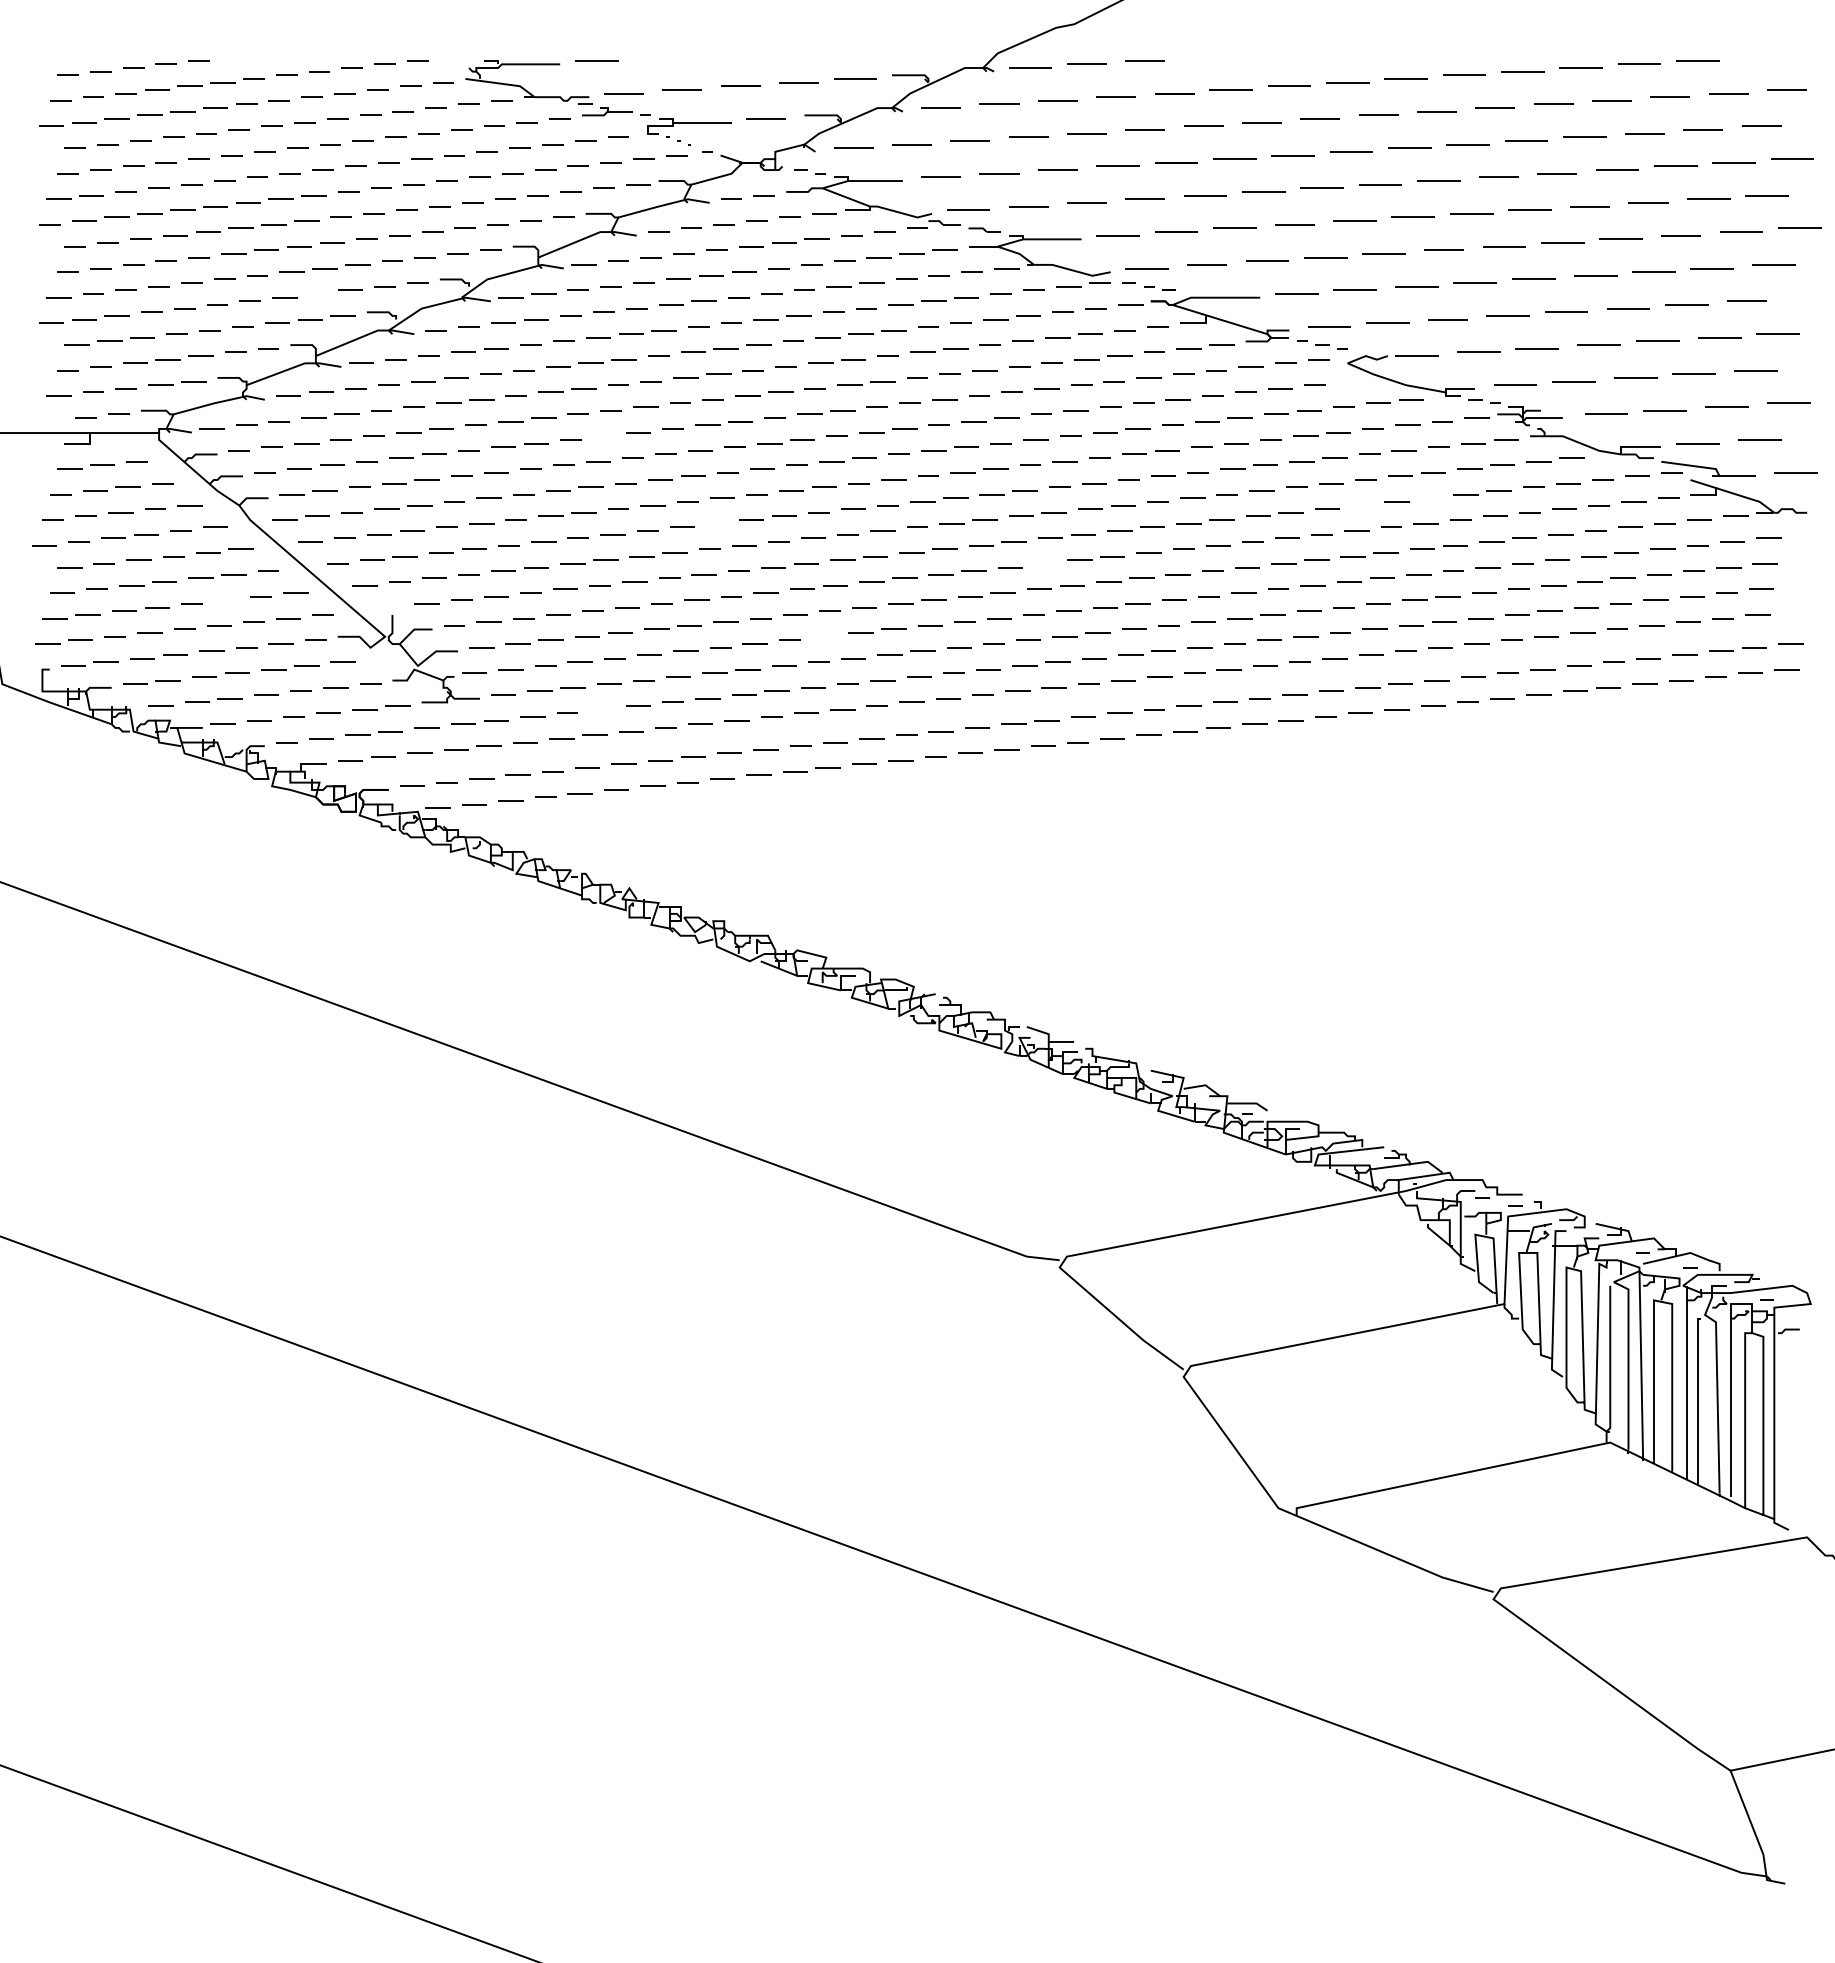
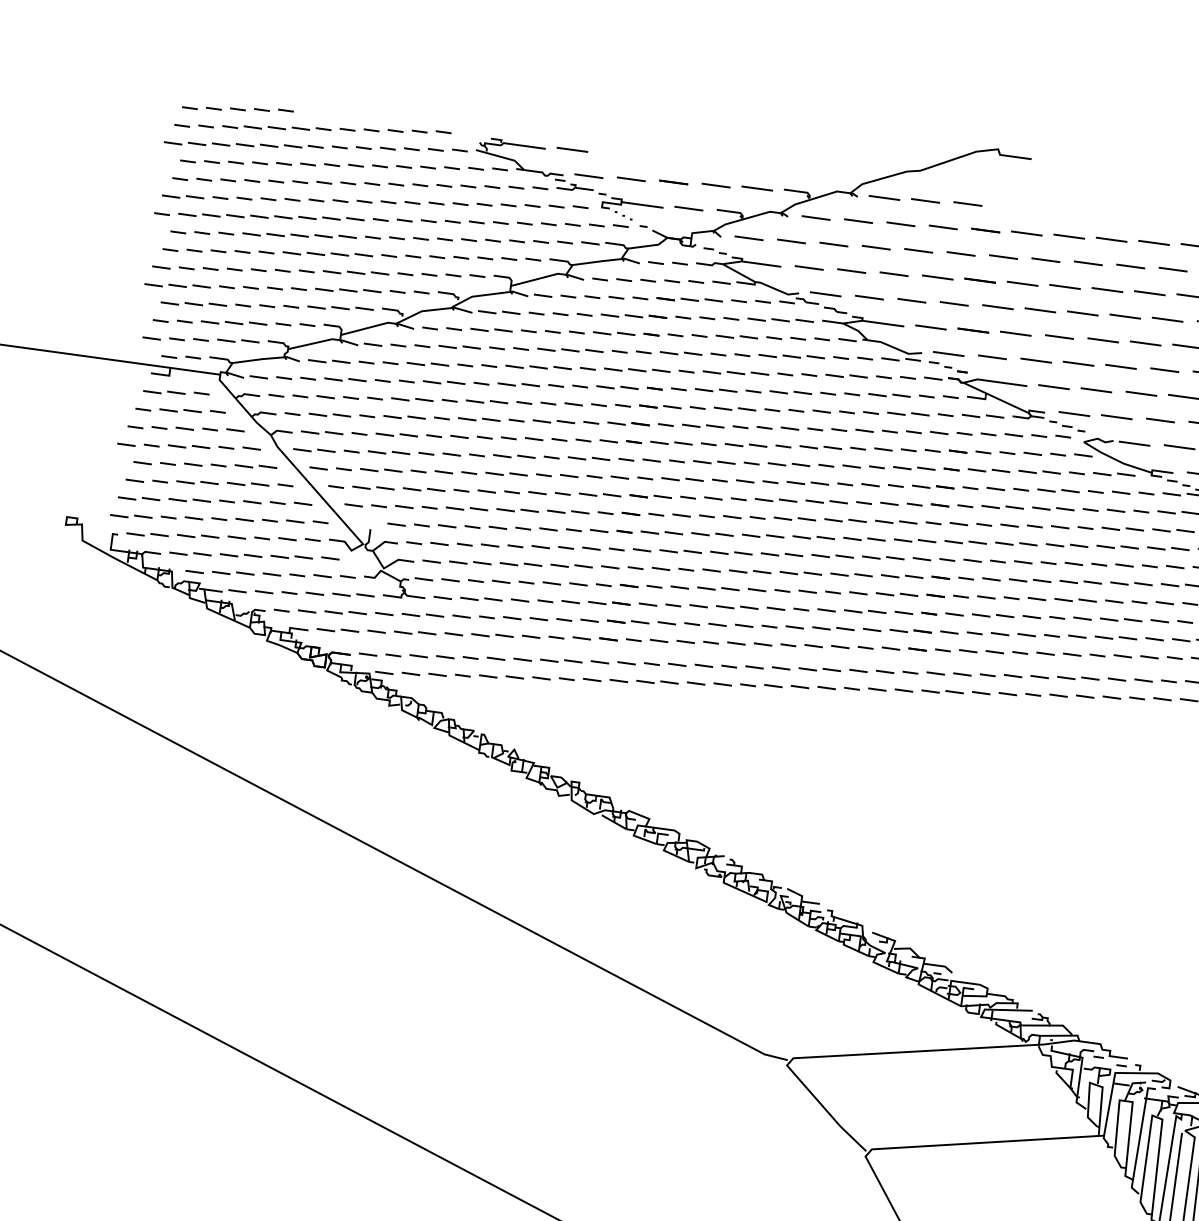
line: (317, 293) -> (348, 290), added
line: (1349, 381) -> (1083, 455), added
line: (605, 435) -> (541, 420), added
line: (1429, 497) -> (1129, 546), added
line: (1360, 505) -> (1079, 545), added
line: (714, 523) -> (611, 495), added
line: (1043, 563) -> (844, 556), added
line: (226, 599) -> (252, 501), added
line: (824, 636) -> (679, 587), added
line: (601, 709) -> (511, 617), added

